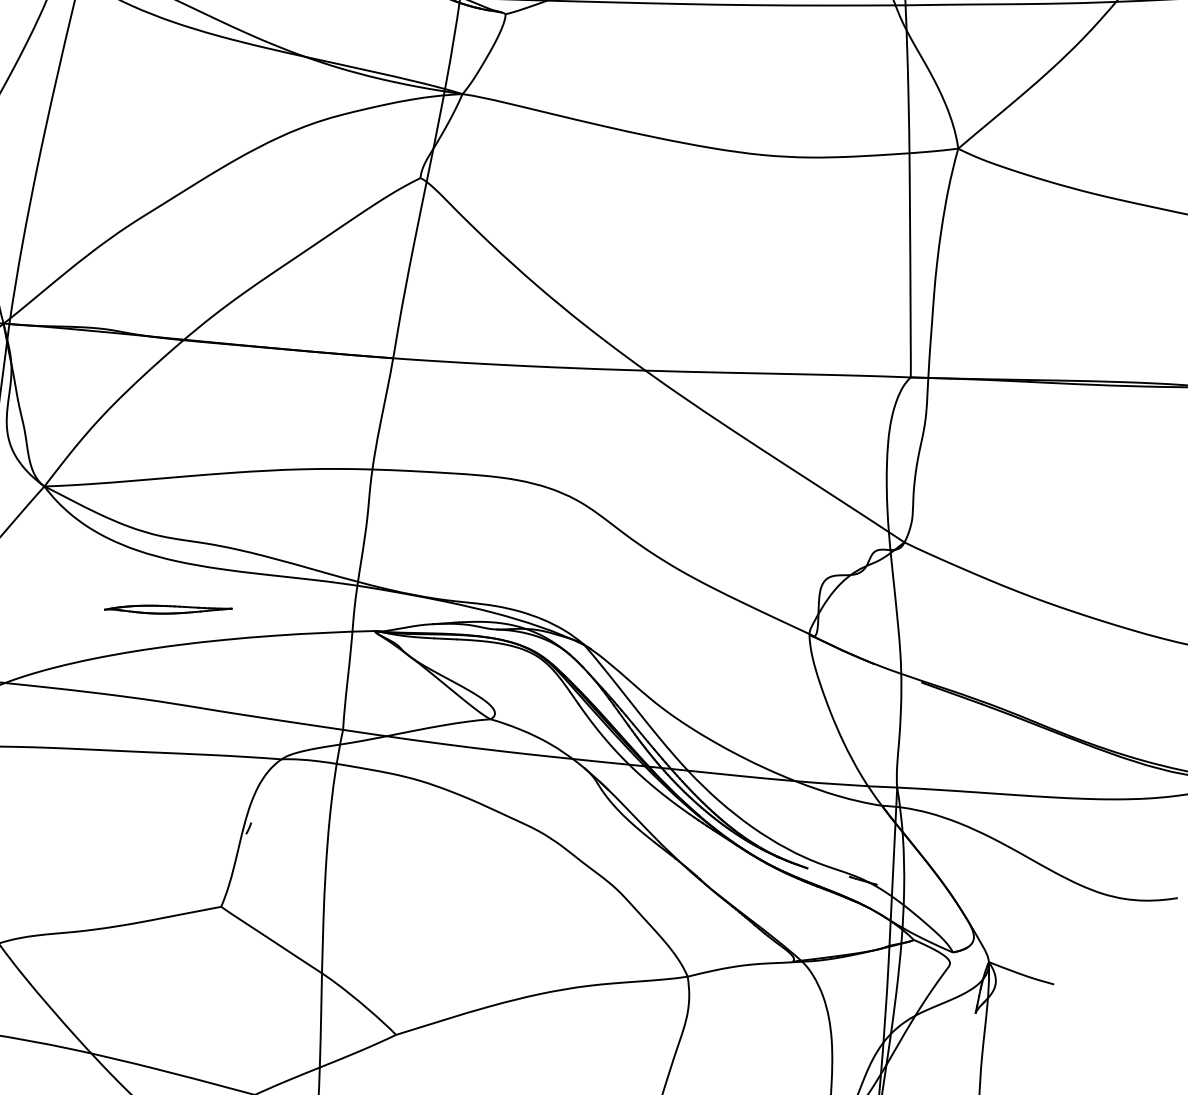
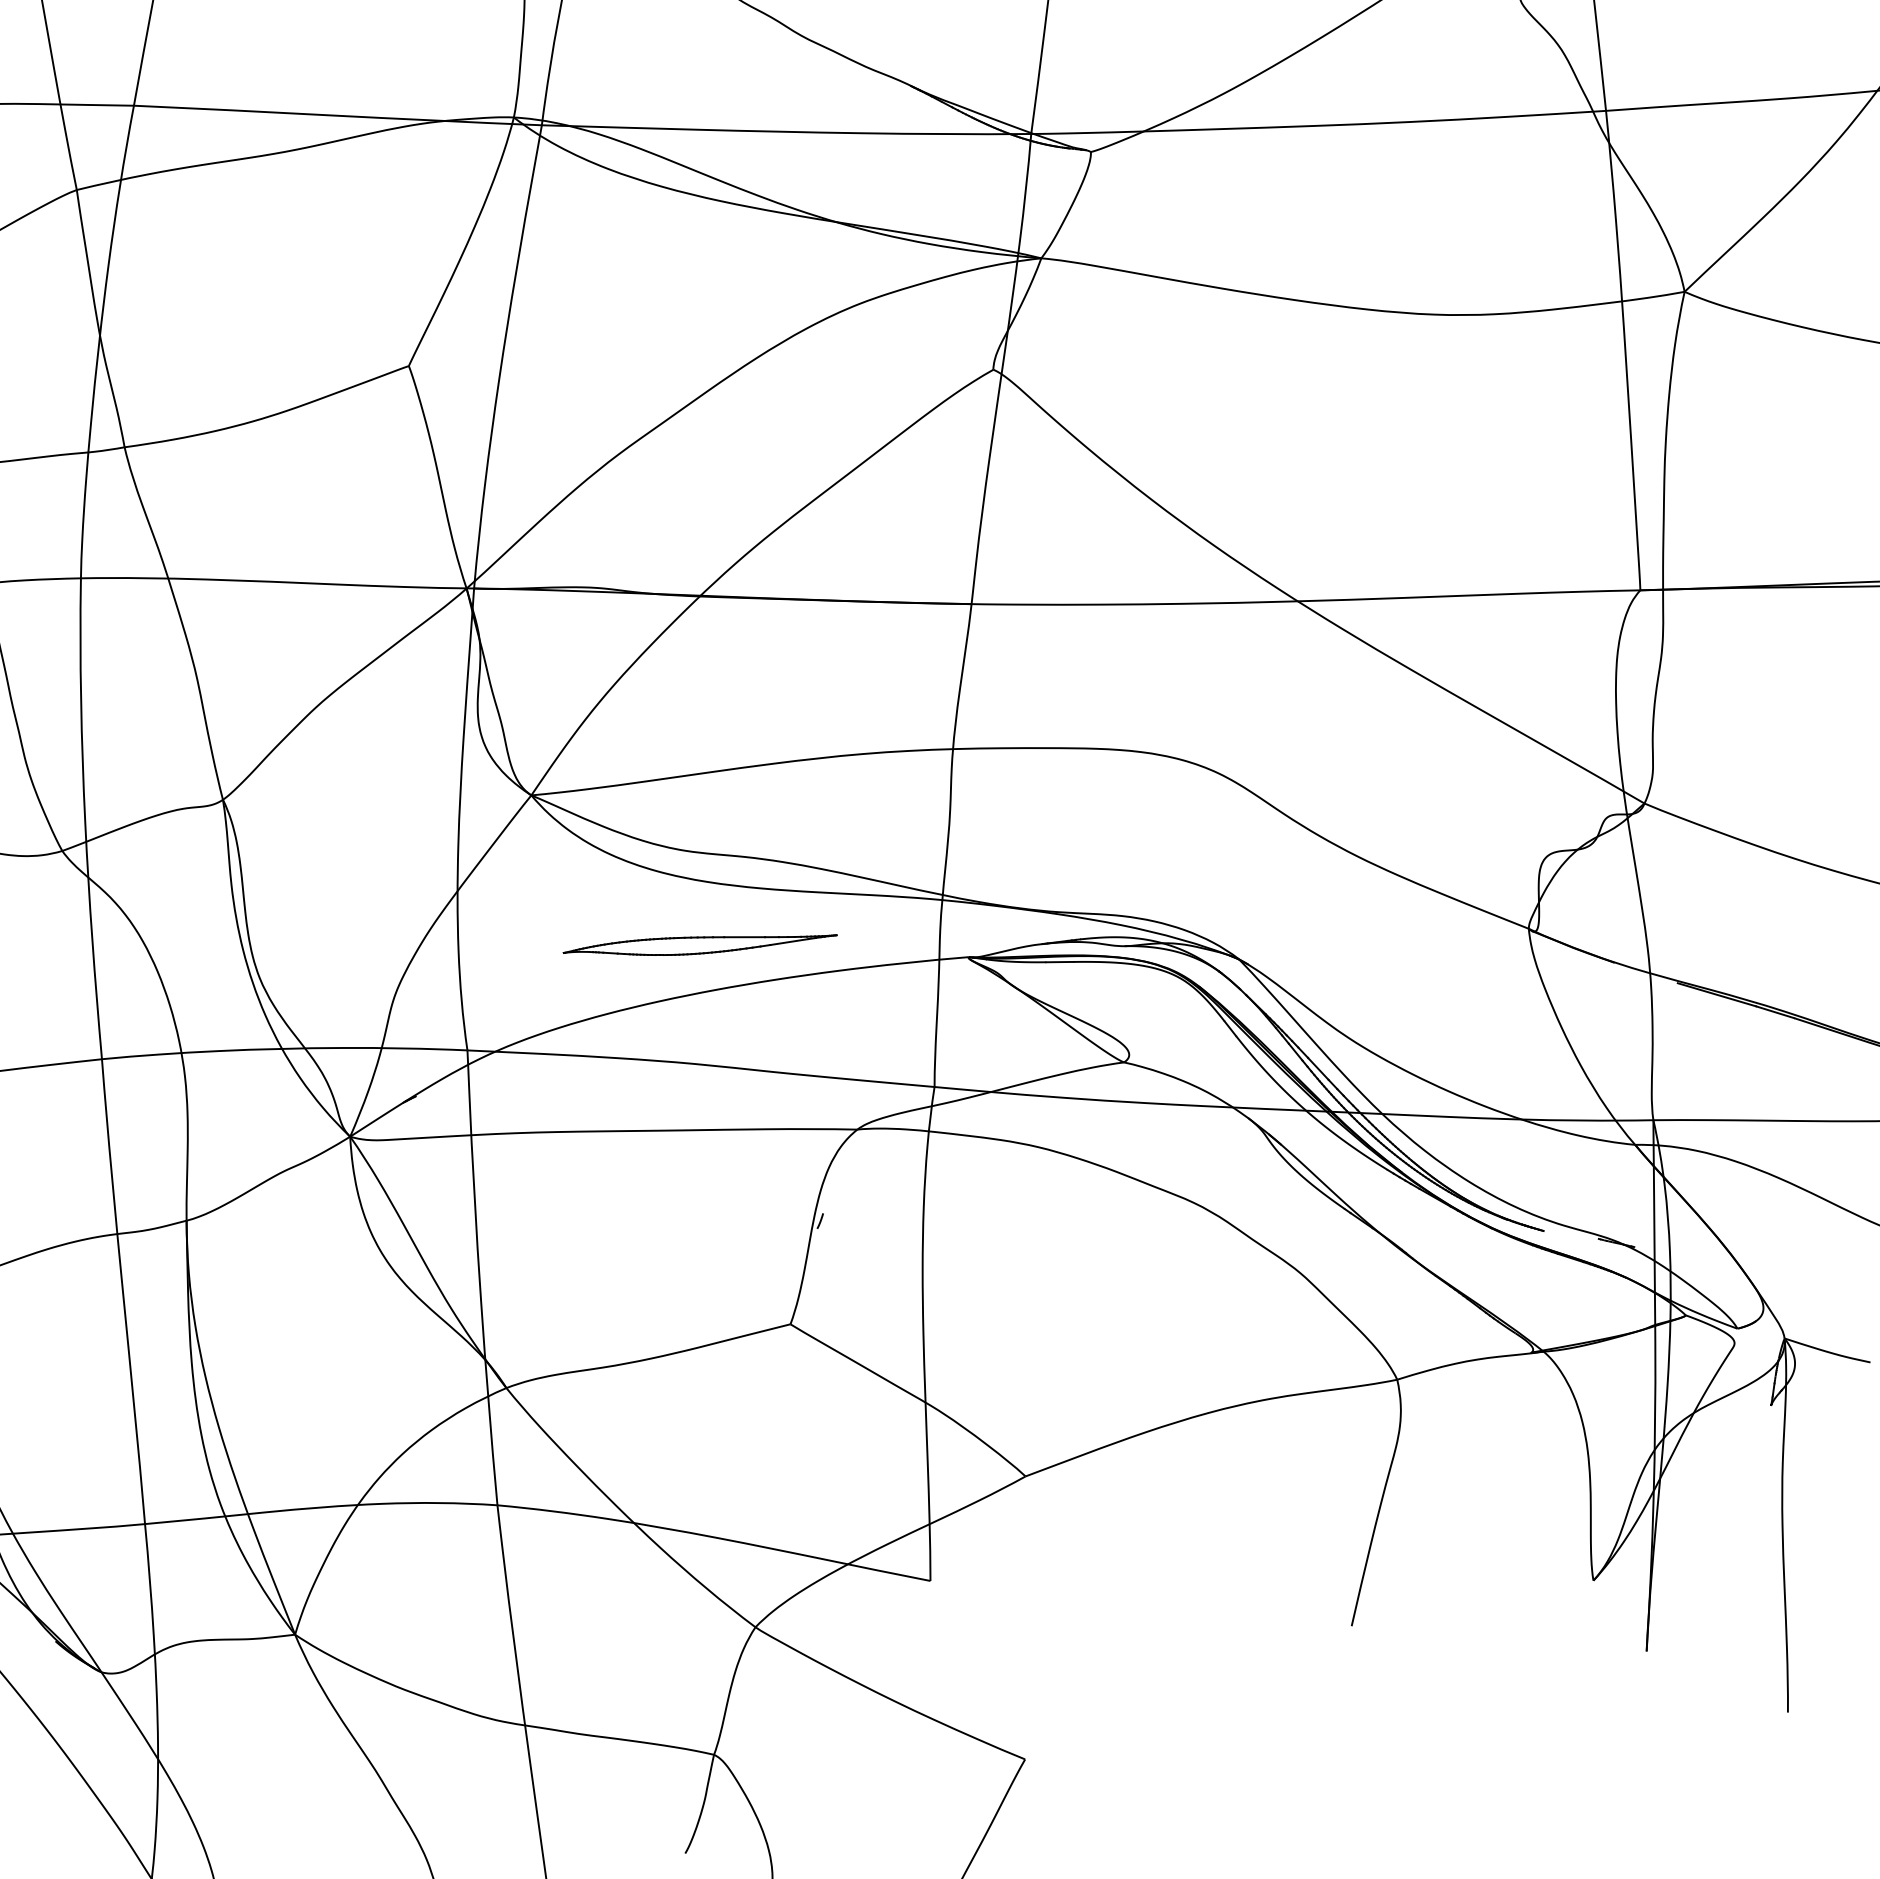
part: (167, 609) -> (699, 944), size x1.67

